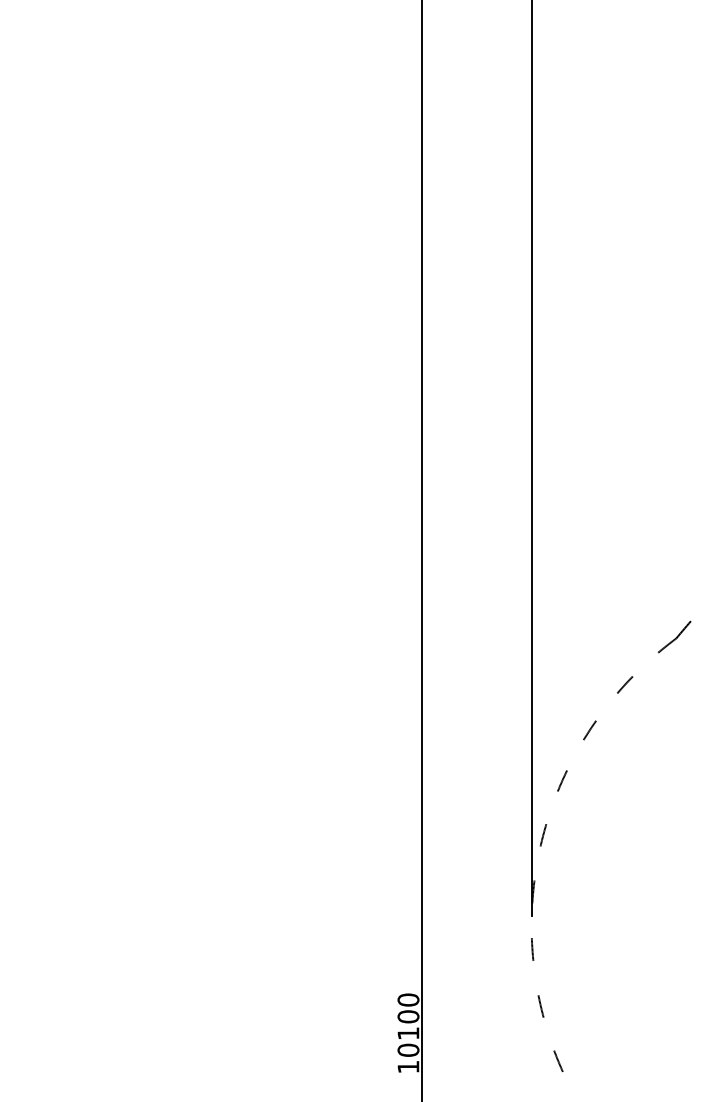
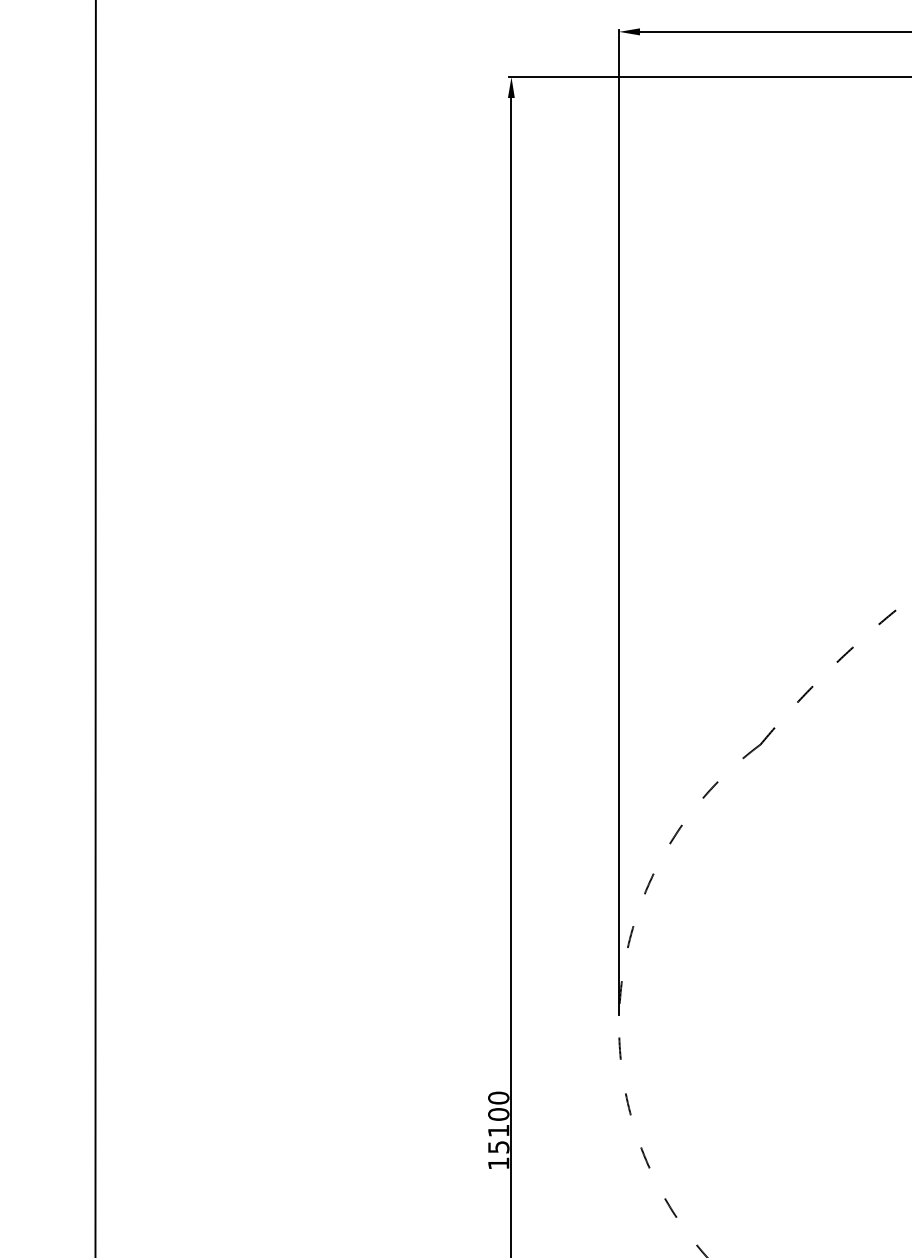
text: (408, 1049) -> (498, 1146), 10100 -> 15100

